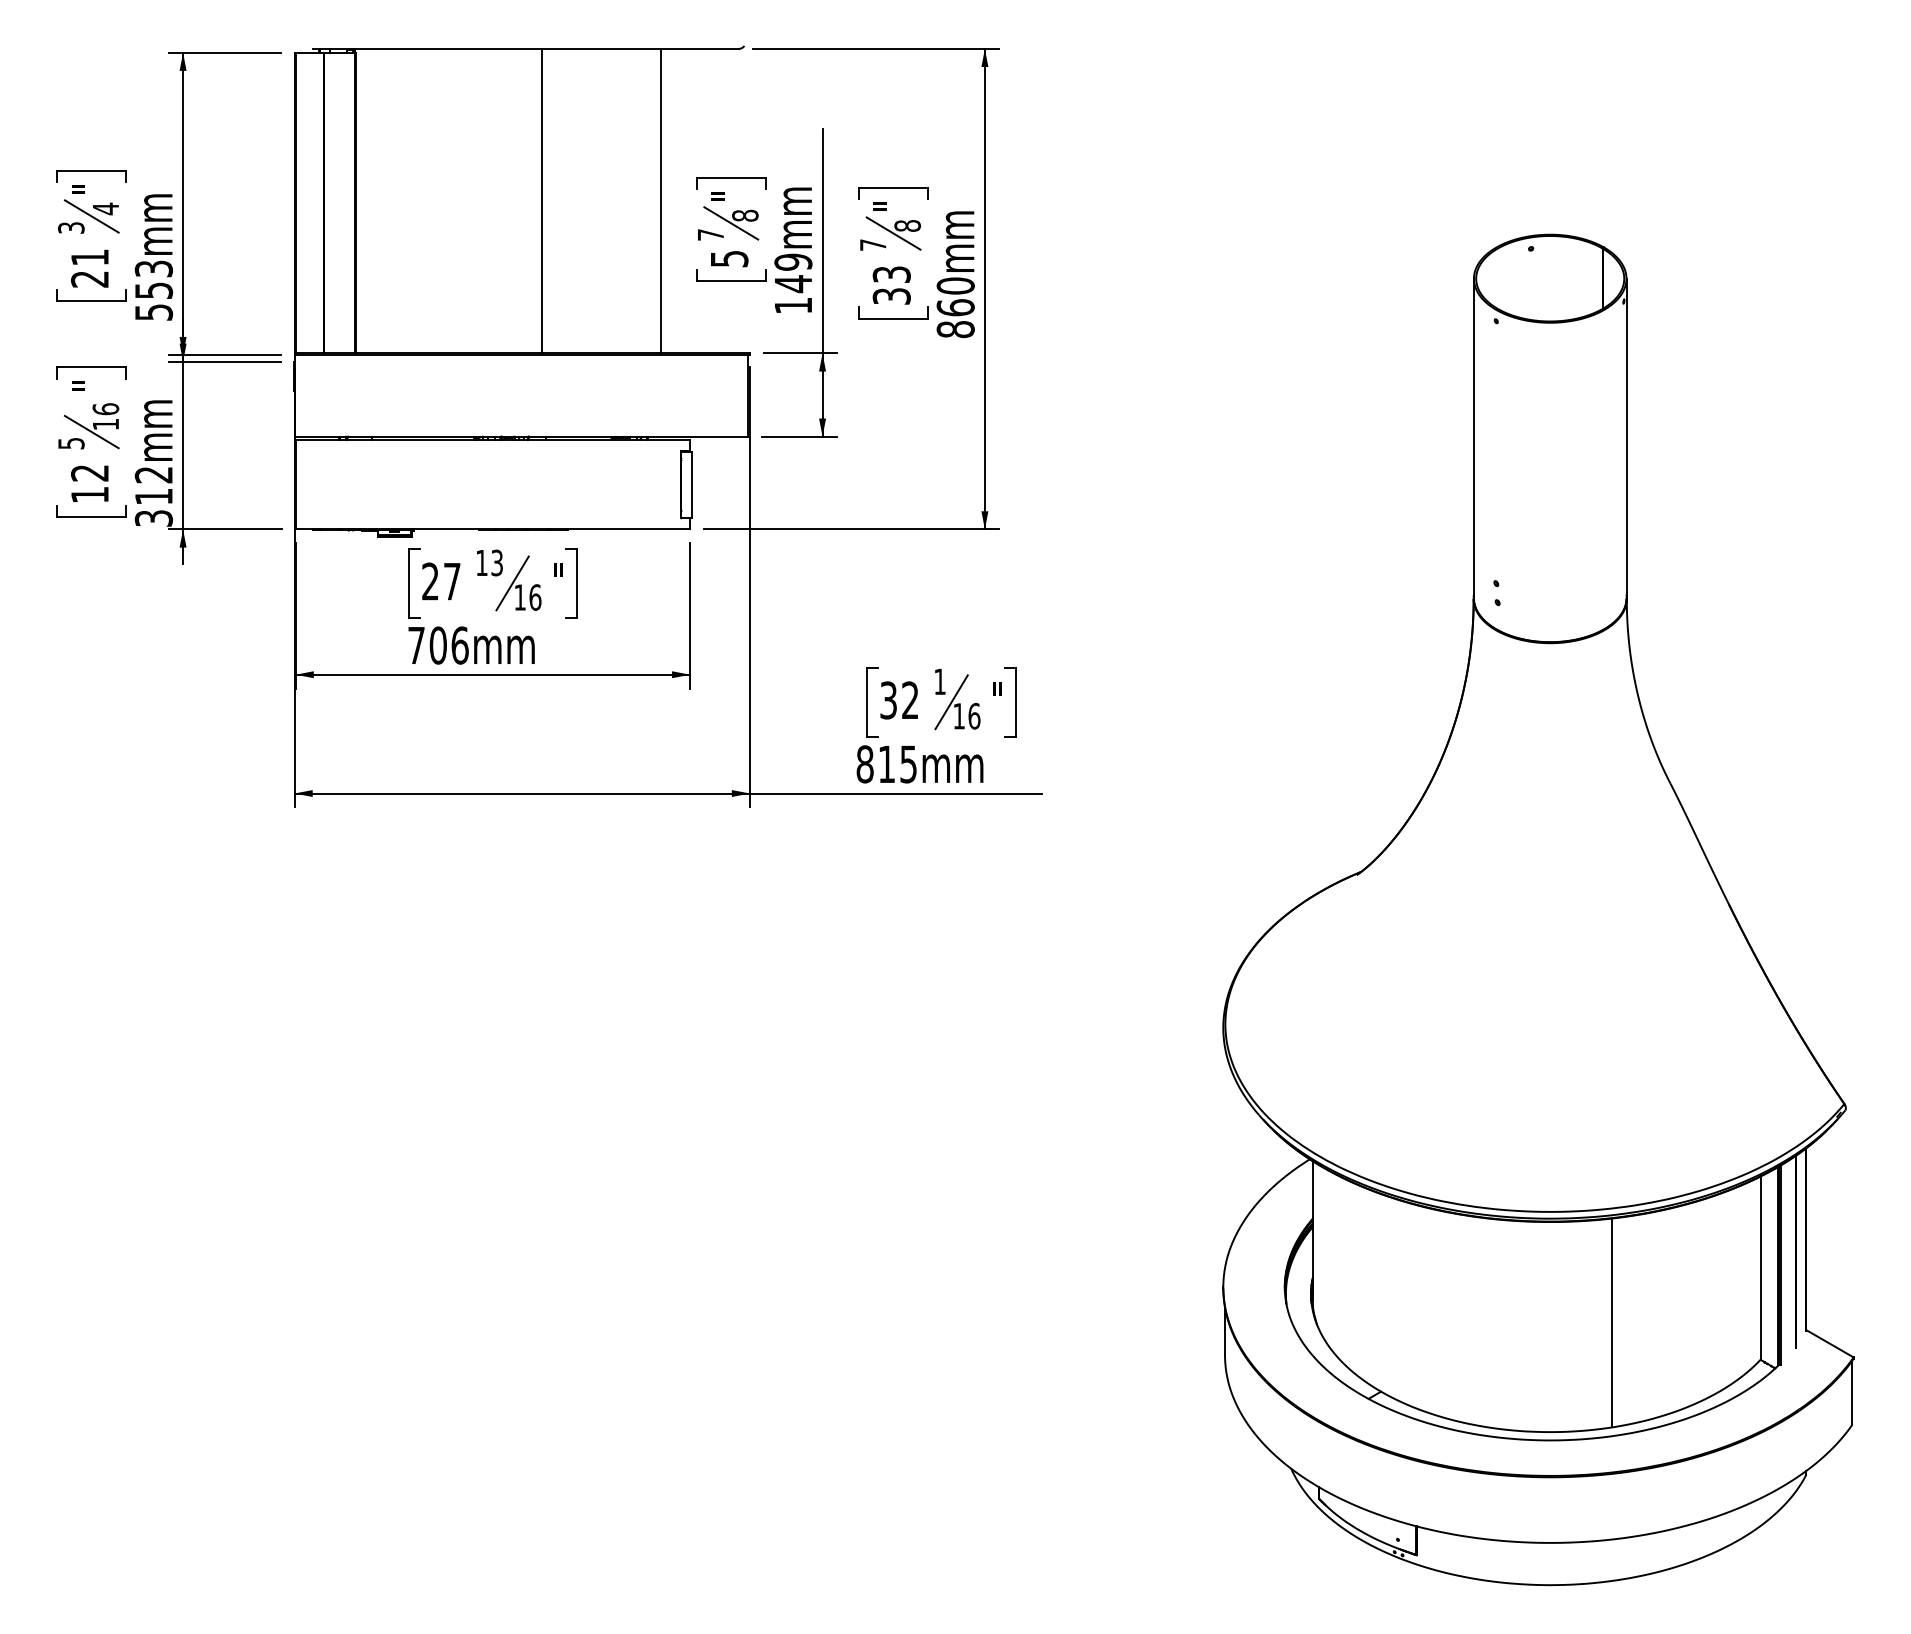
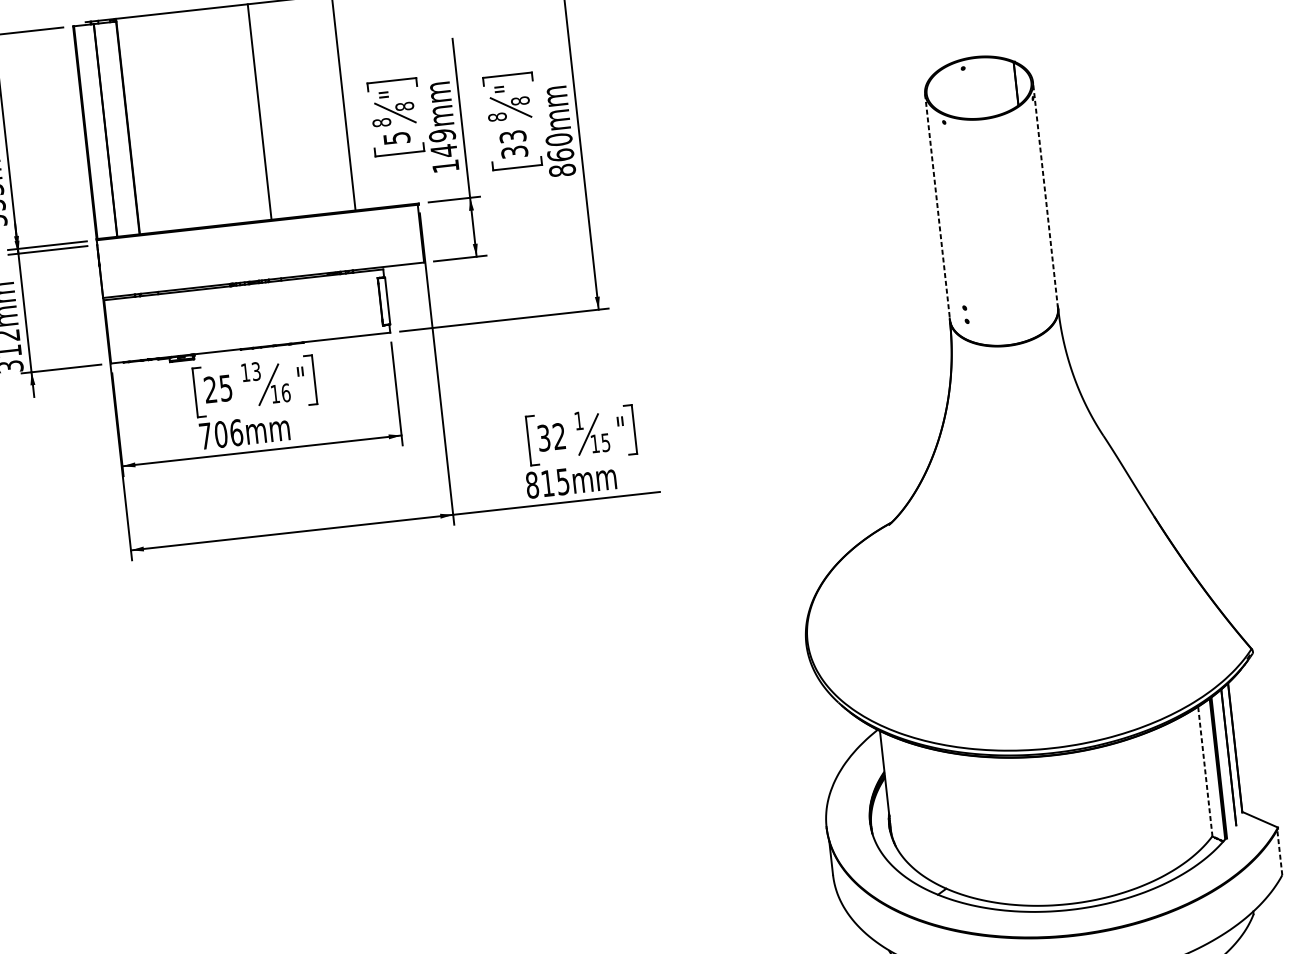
text: (710, 234) -> (381, 122), 7 -> 8
text: (872, 244) -> (496, 116), 7 -> 8
line: (1473, 438) -> (937, 207), solid -> dashed
line: (1626, 438) -> (1045, 195), solid -> dashed
text: (452, 581) -> (226, 388), 27 -> 25
text: (974, 716) -> (605, 442), 16 -> 15
line: (1760, 1268) -> (1205, 771), solid -> dashed
line: (1611, 1322) -> (1103, 821), removed
line: (1852, 1392) -> (1279, 852), solid -> dashed

